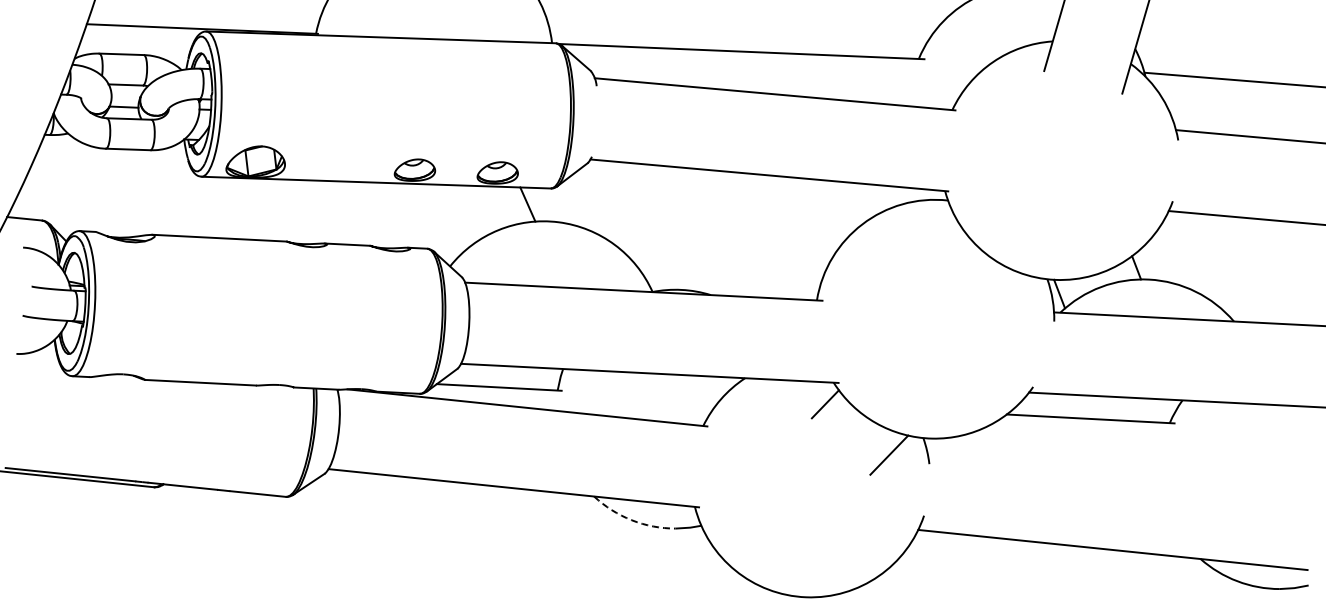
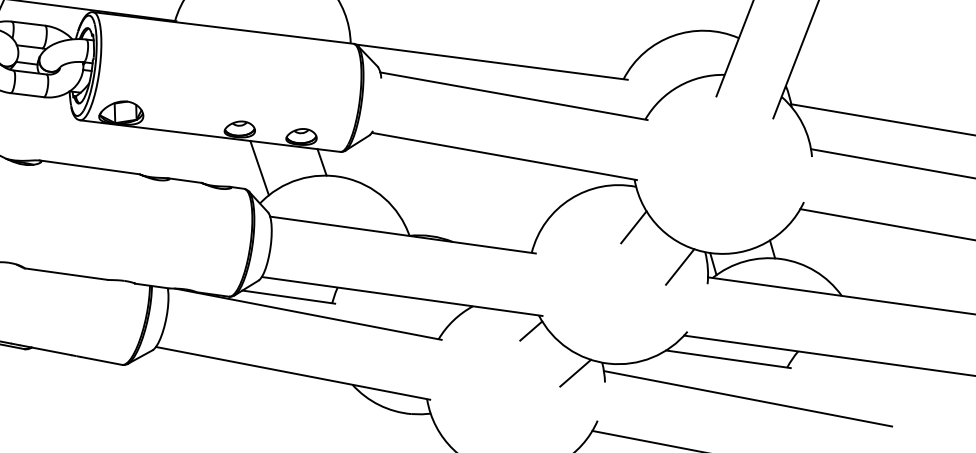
line: (445, 219) -> (259, 168), added
line: (949, 254) -> (633, 227), added
line: (1015, 301) -> (679, 266), added
line: (1120, 469) -> (747, 399), added
arc: (631, 520) -> (378, 405), dashed -> solid

